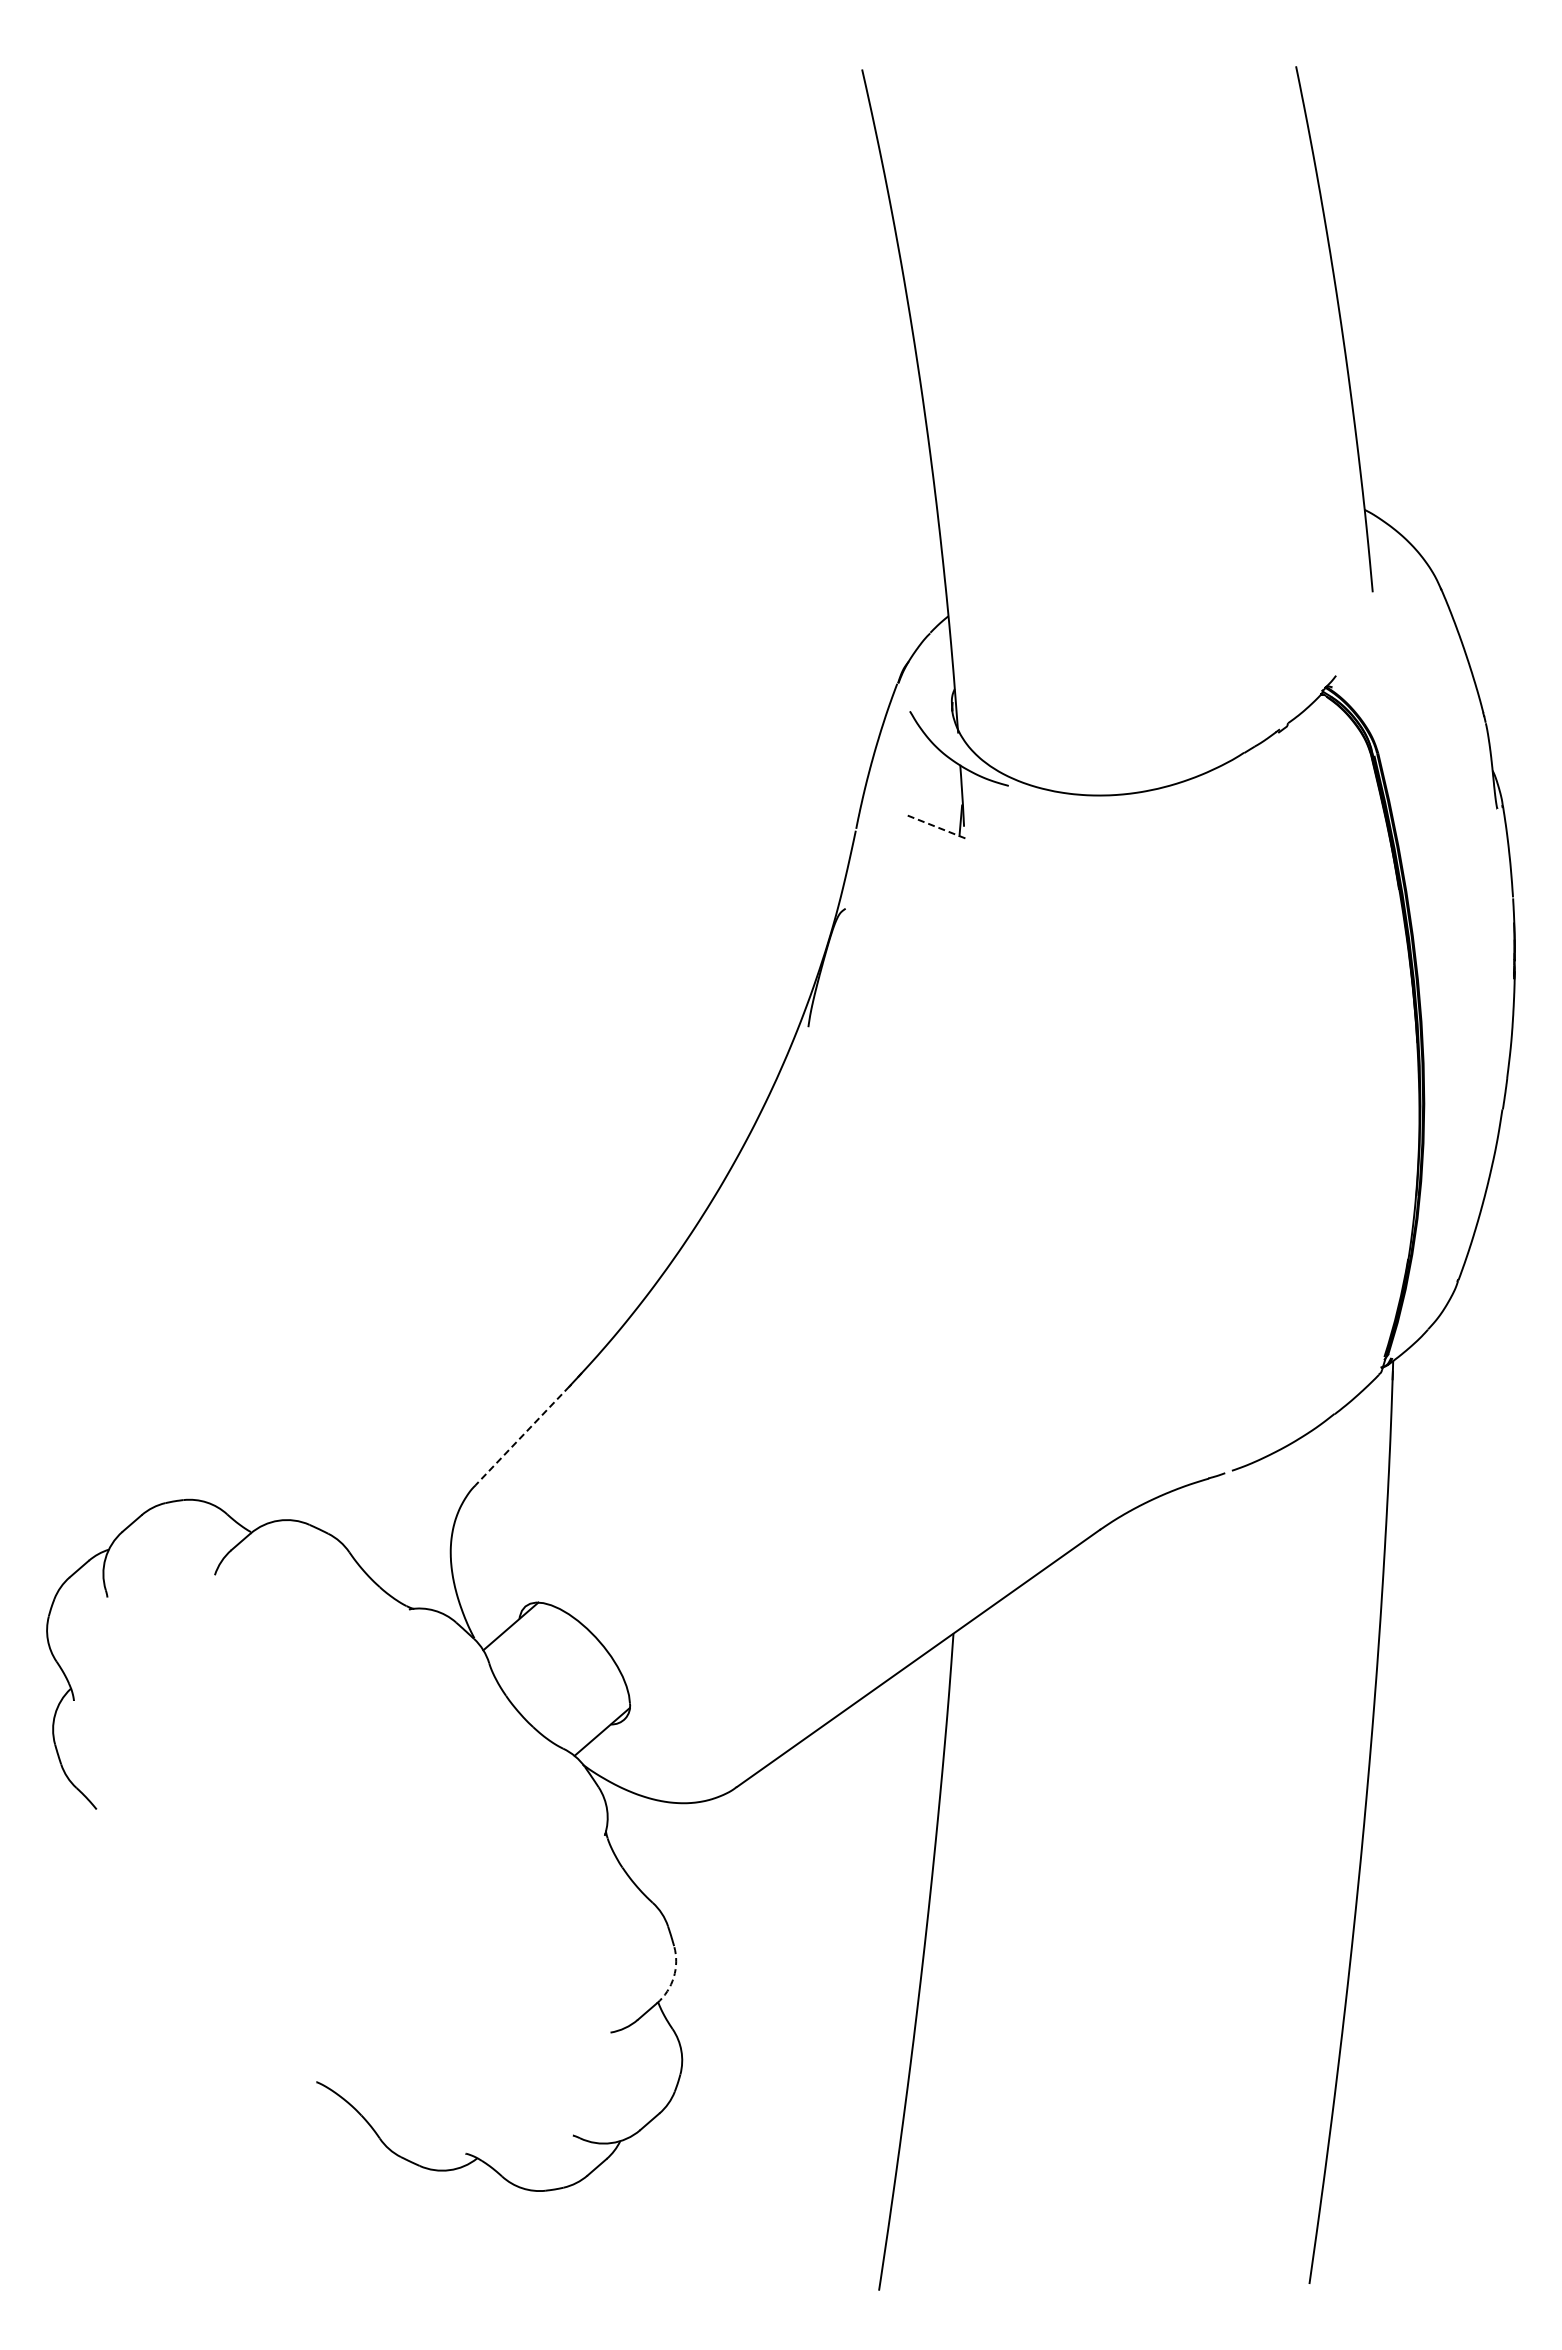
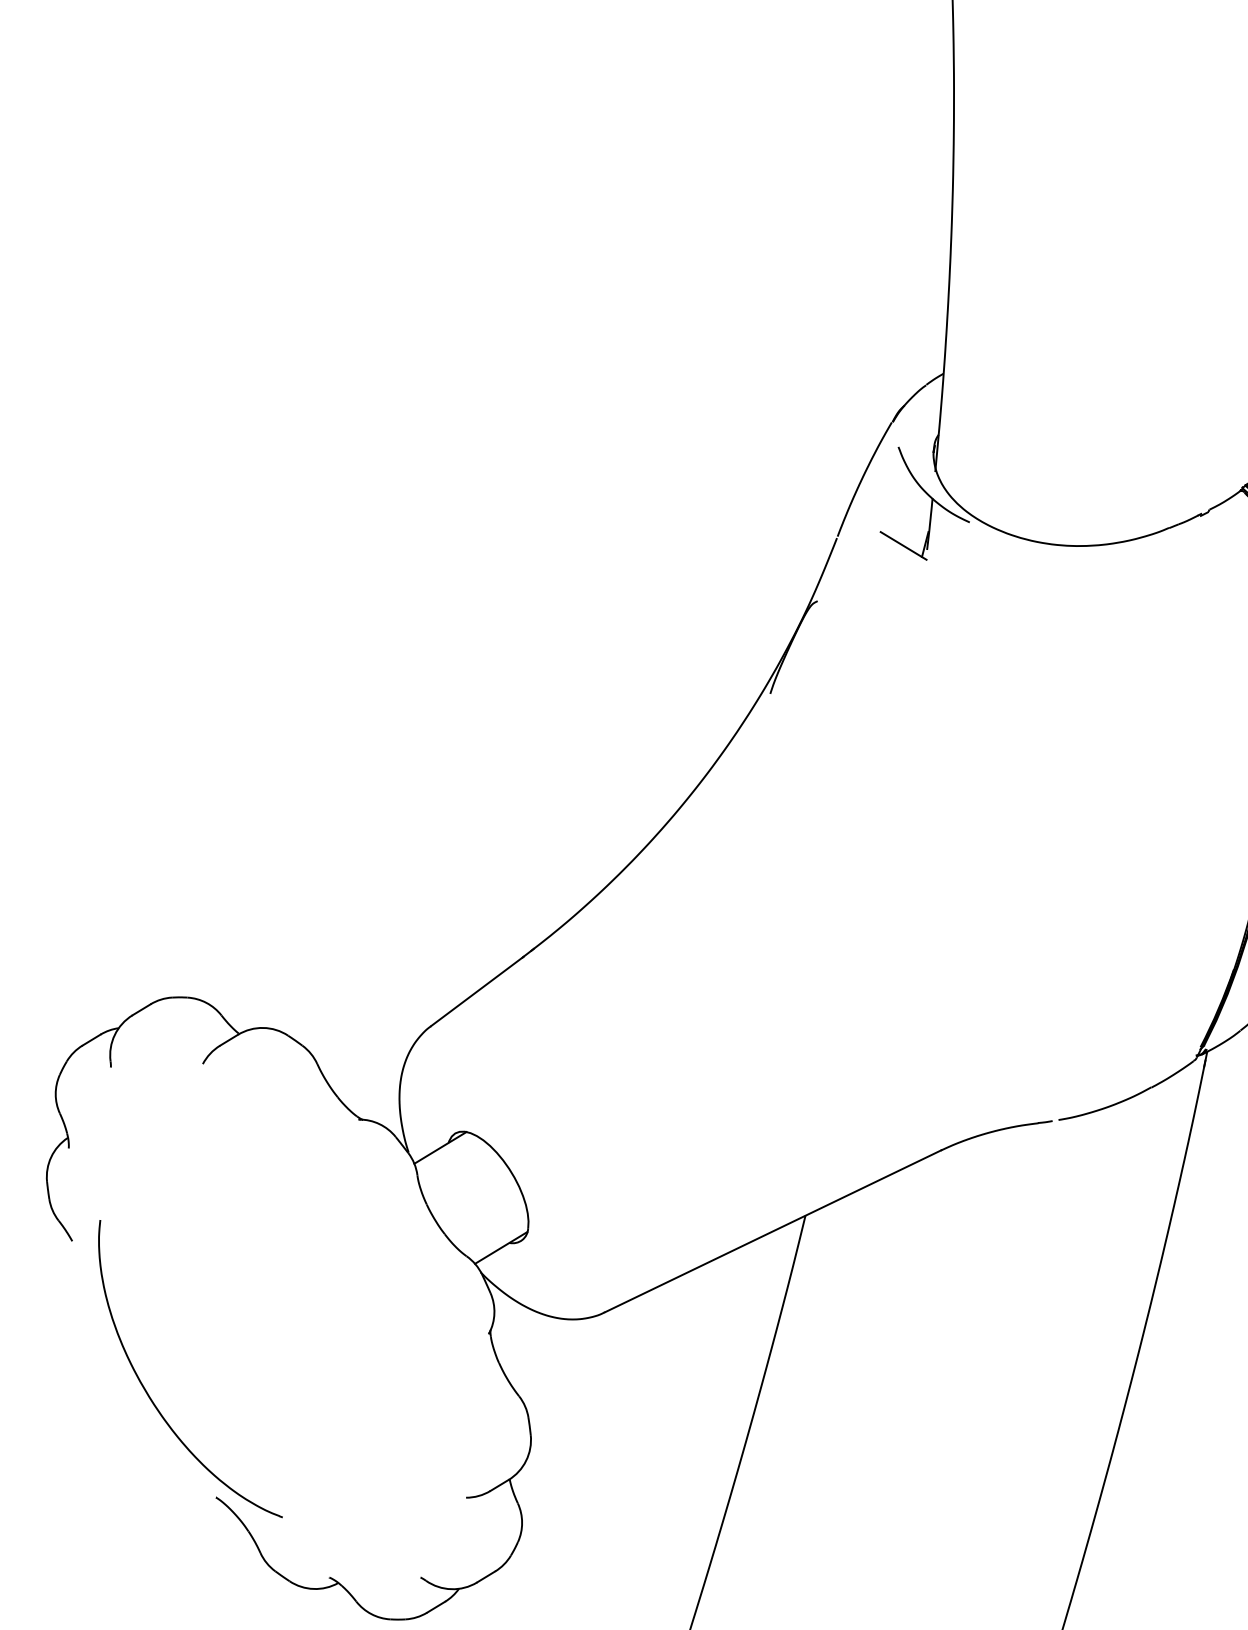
line: (935, 826) -> (903, 545), dashed -> solid
line: (522, 1436) -> (476, 992), dashed -> solid
part: (217, 1974) -> (149, 1394), added
arc: (673, 1977) -> (525, 1460), dashed -> solid

